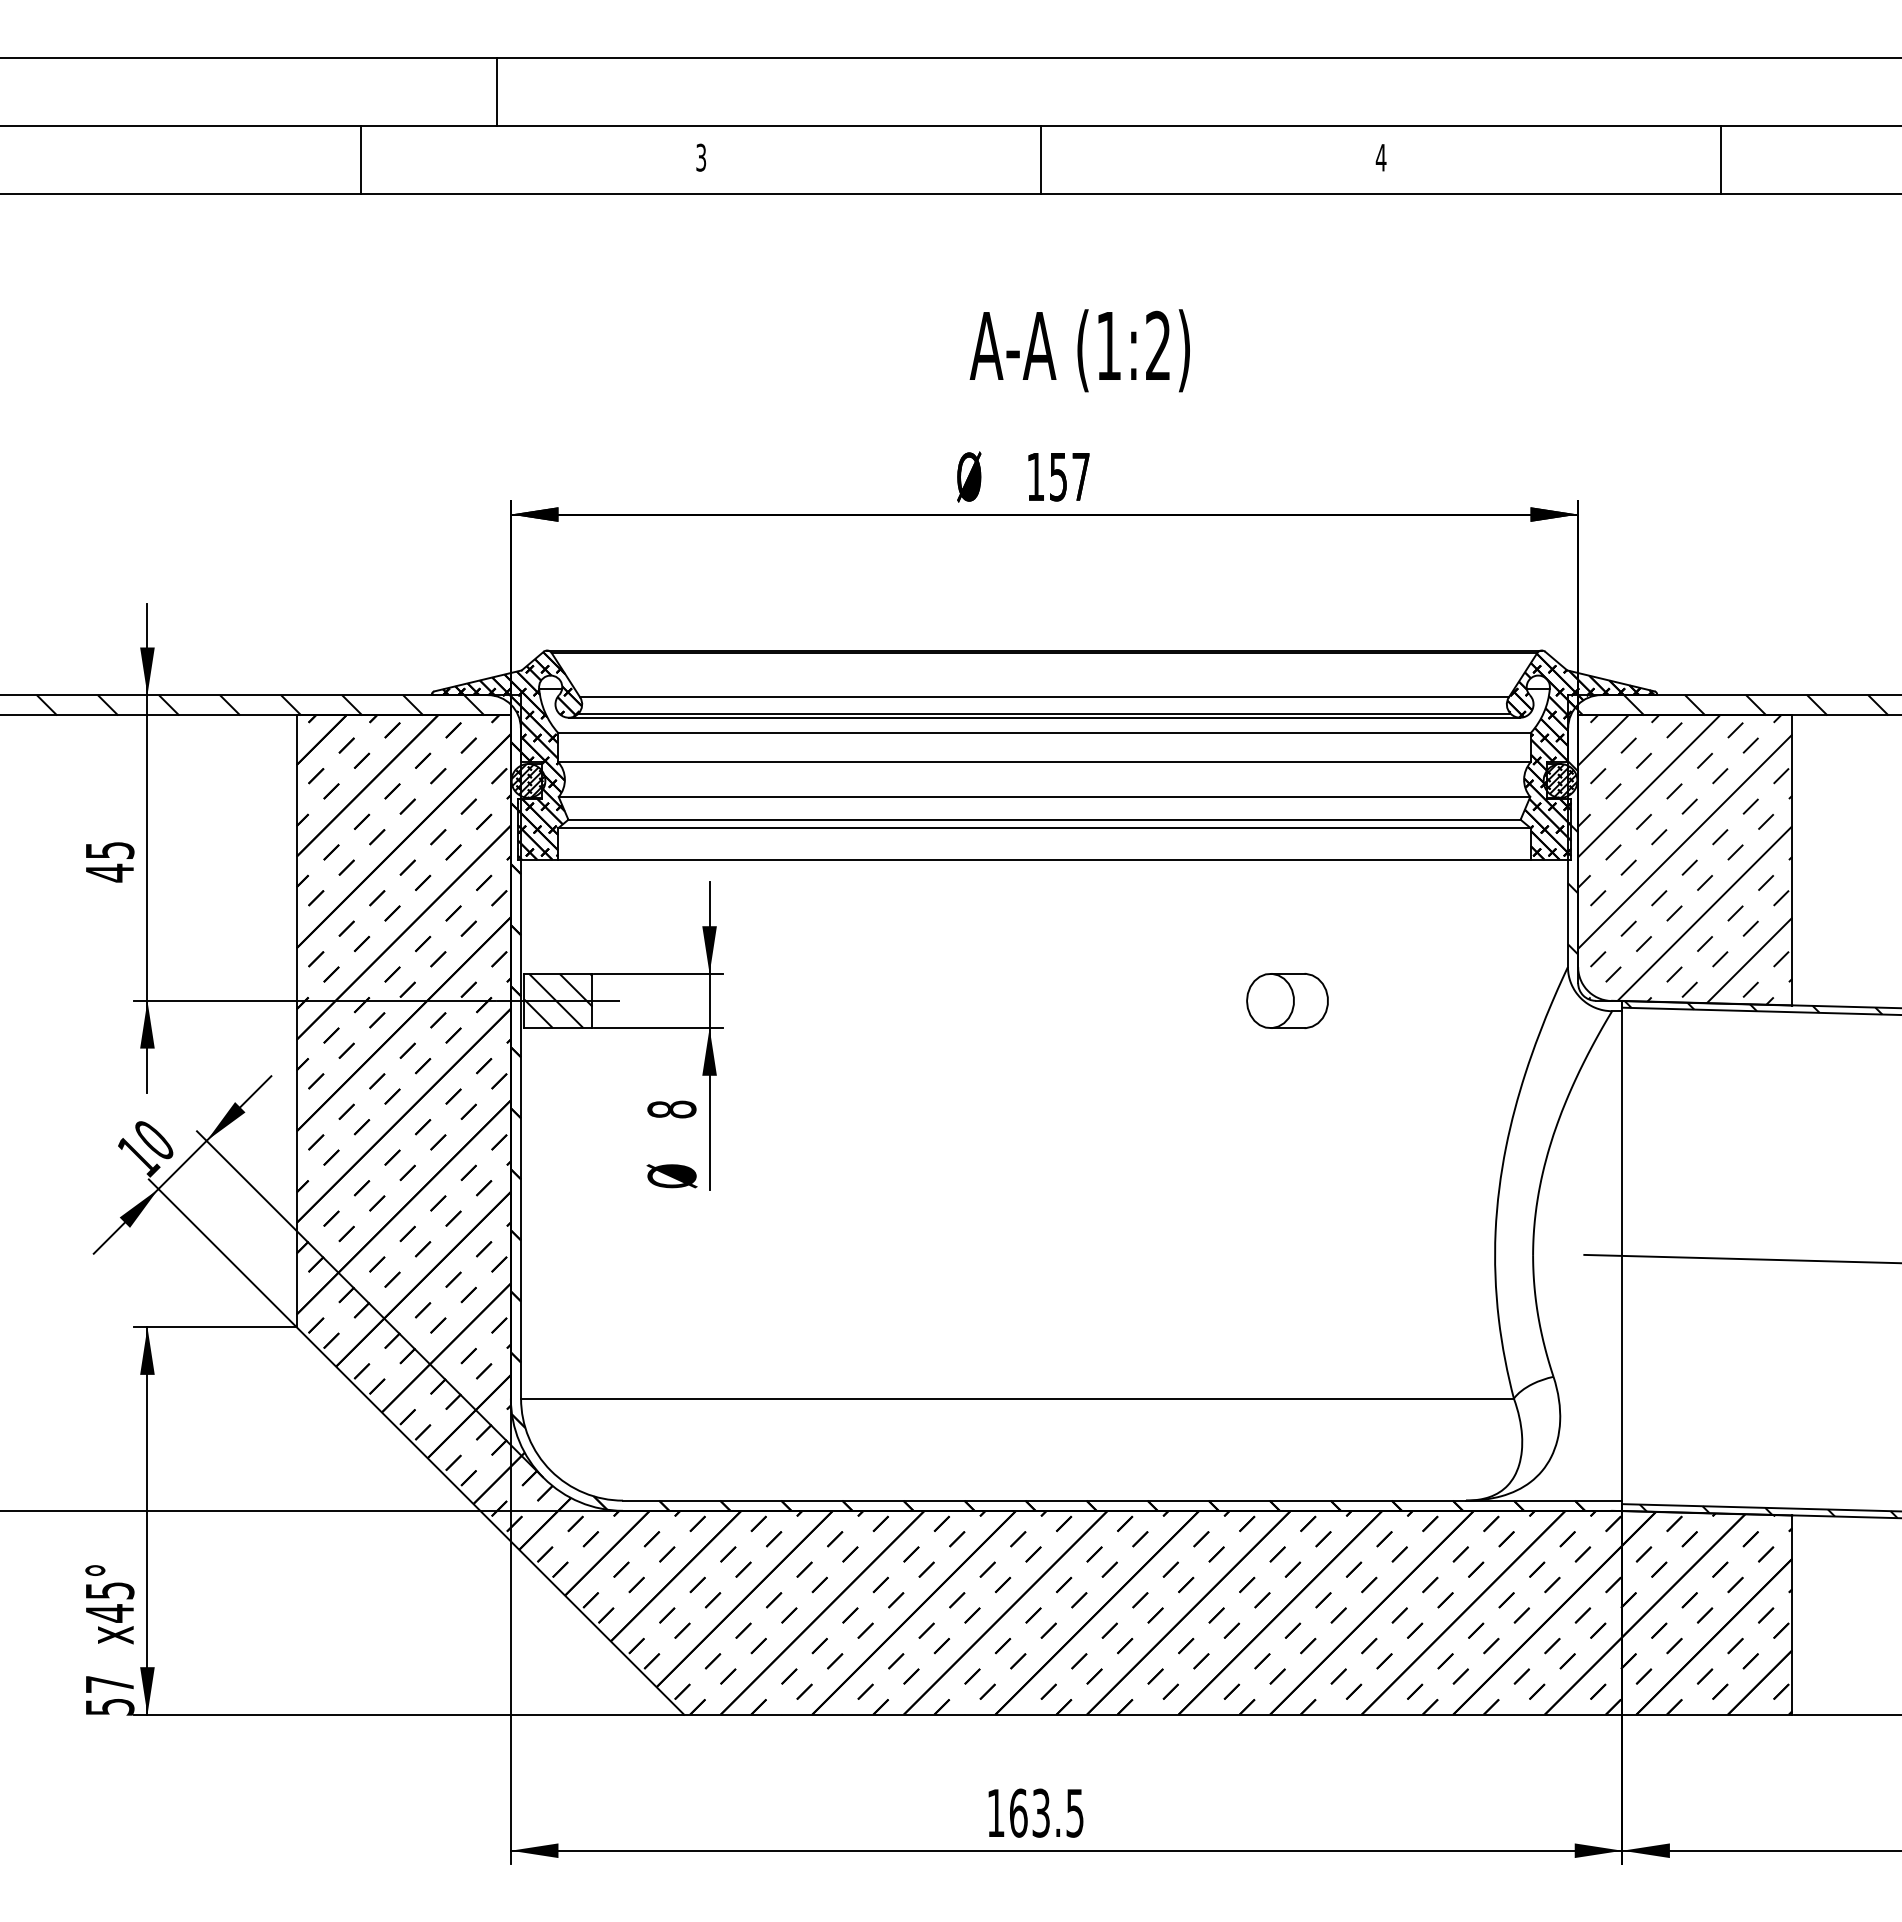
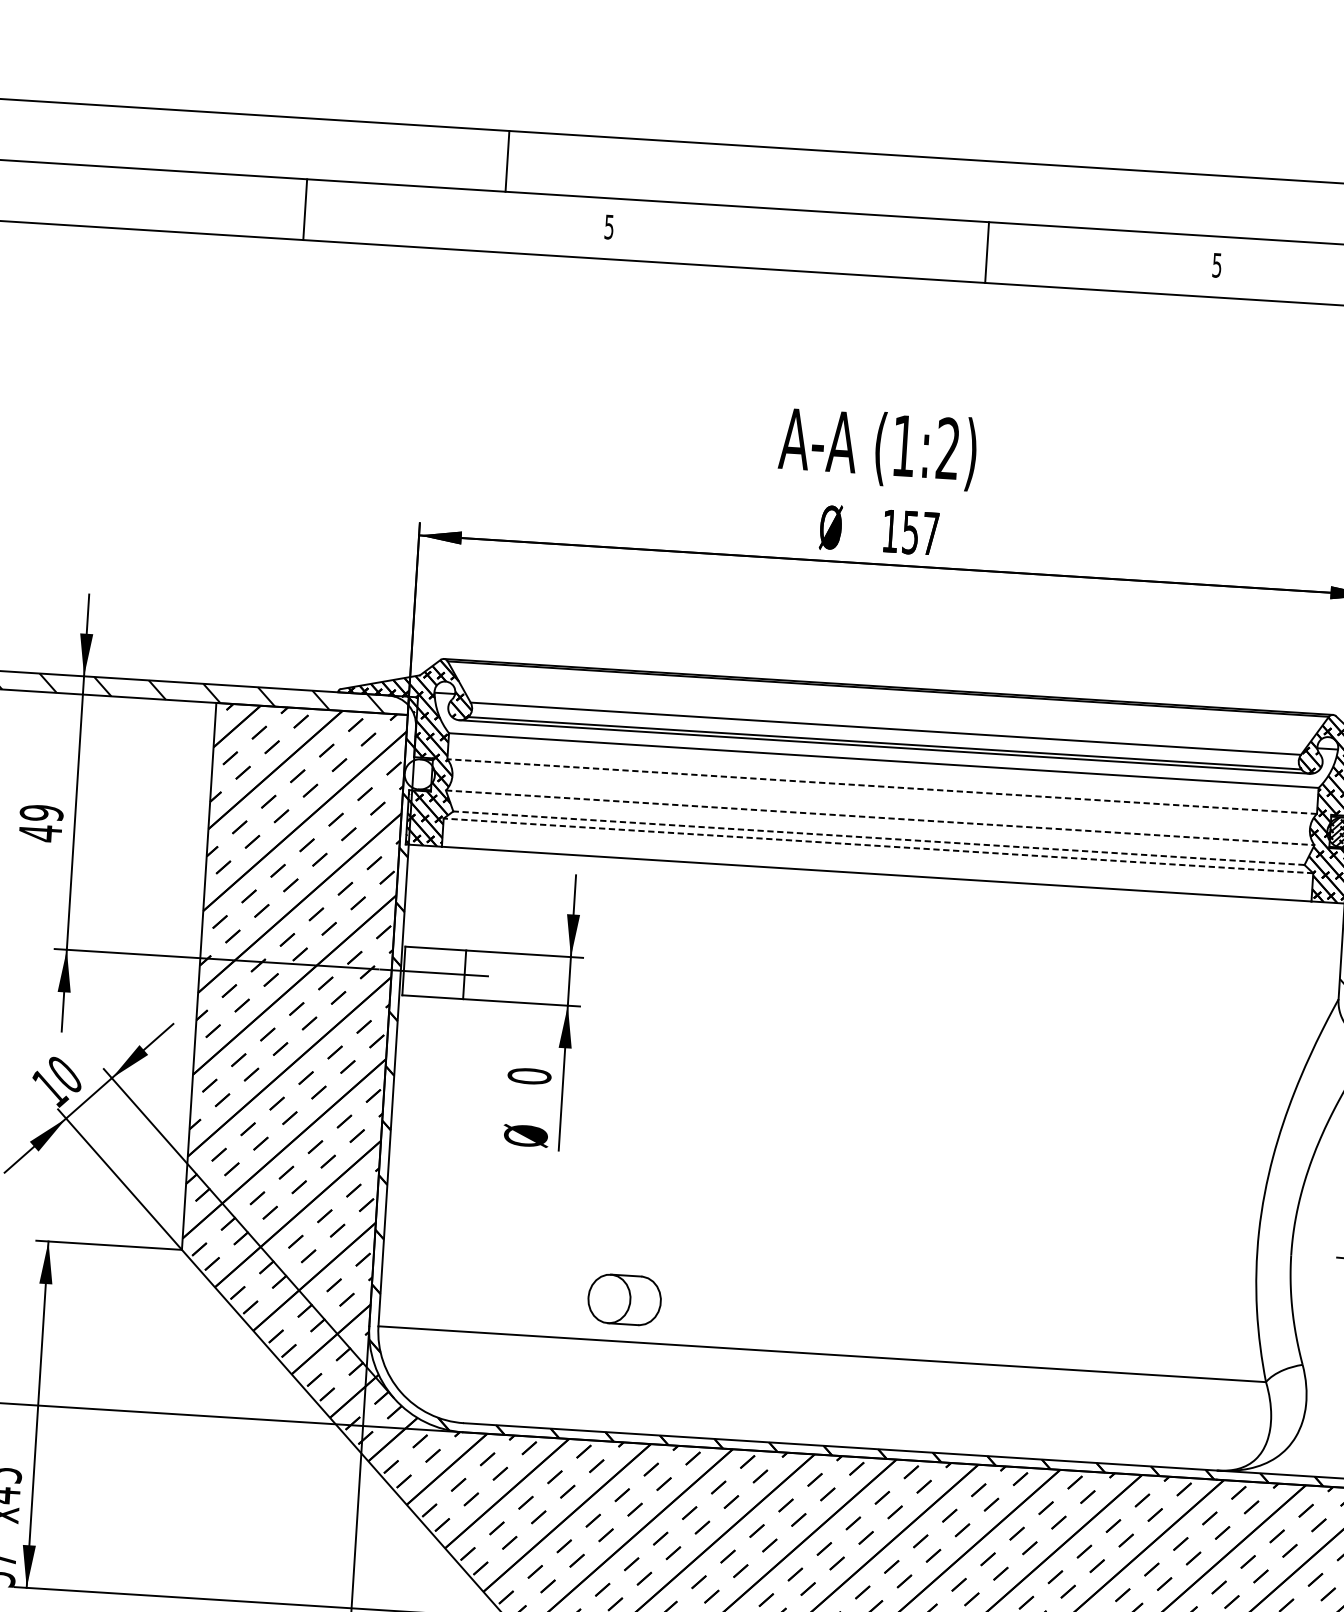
line: (497, 91) -> (507, 161), moved
text: (701, 157) -> (609, 226), 3 -> 5
text: (1380, 157) -> (1216, 265), 4 -> 5
line: (1040, 159) -> (986, 252), moved
text: (1079, 350) -> (877, 448), moved
line: (1044, 762) -> (882, 787), solid -> dashed
hatch: (528, 780) -> (419, 774), removed
line: (1044, 796) -> (880, 817), solid -> dashed
line: (1044, 819) -> (878, 837), solid -> dashed
line: (1044, 828) -> (878, 846), solid -> dashed
text: (109, 850) -> (41, 813), 45 -> 49
hatch: (558, 1000) -> (434, 972), removed
part: (1287, 1000) -> (624, 1299), moved
text: (671, 1109) -> (529, 1076), 8 -> 0

